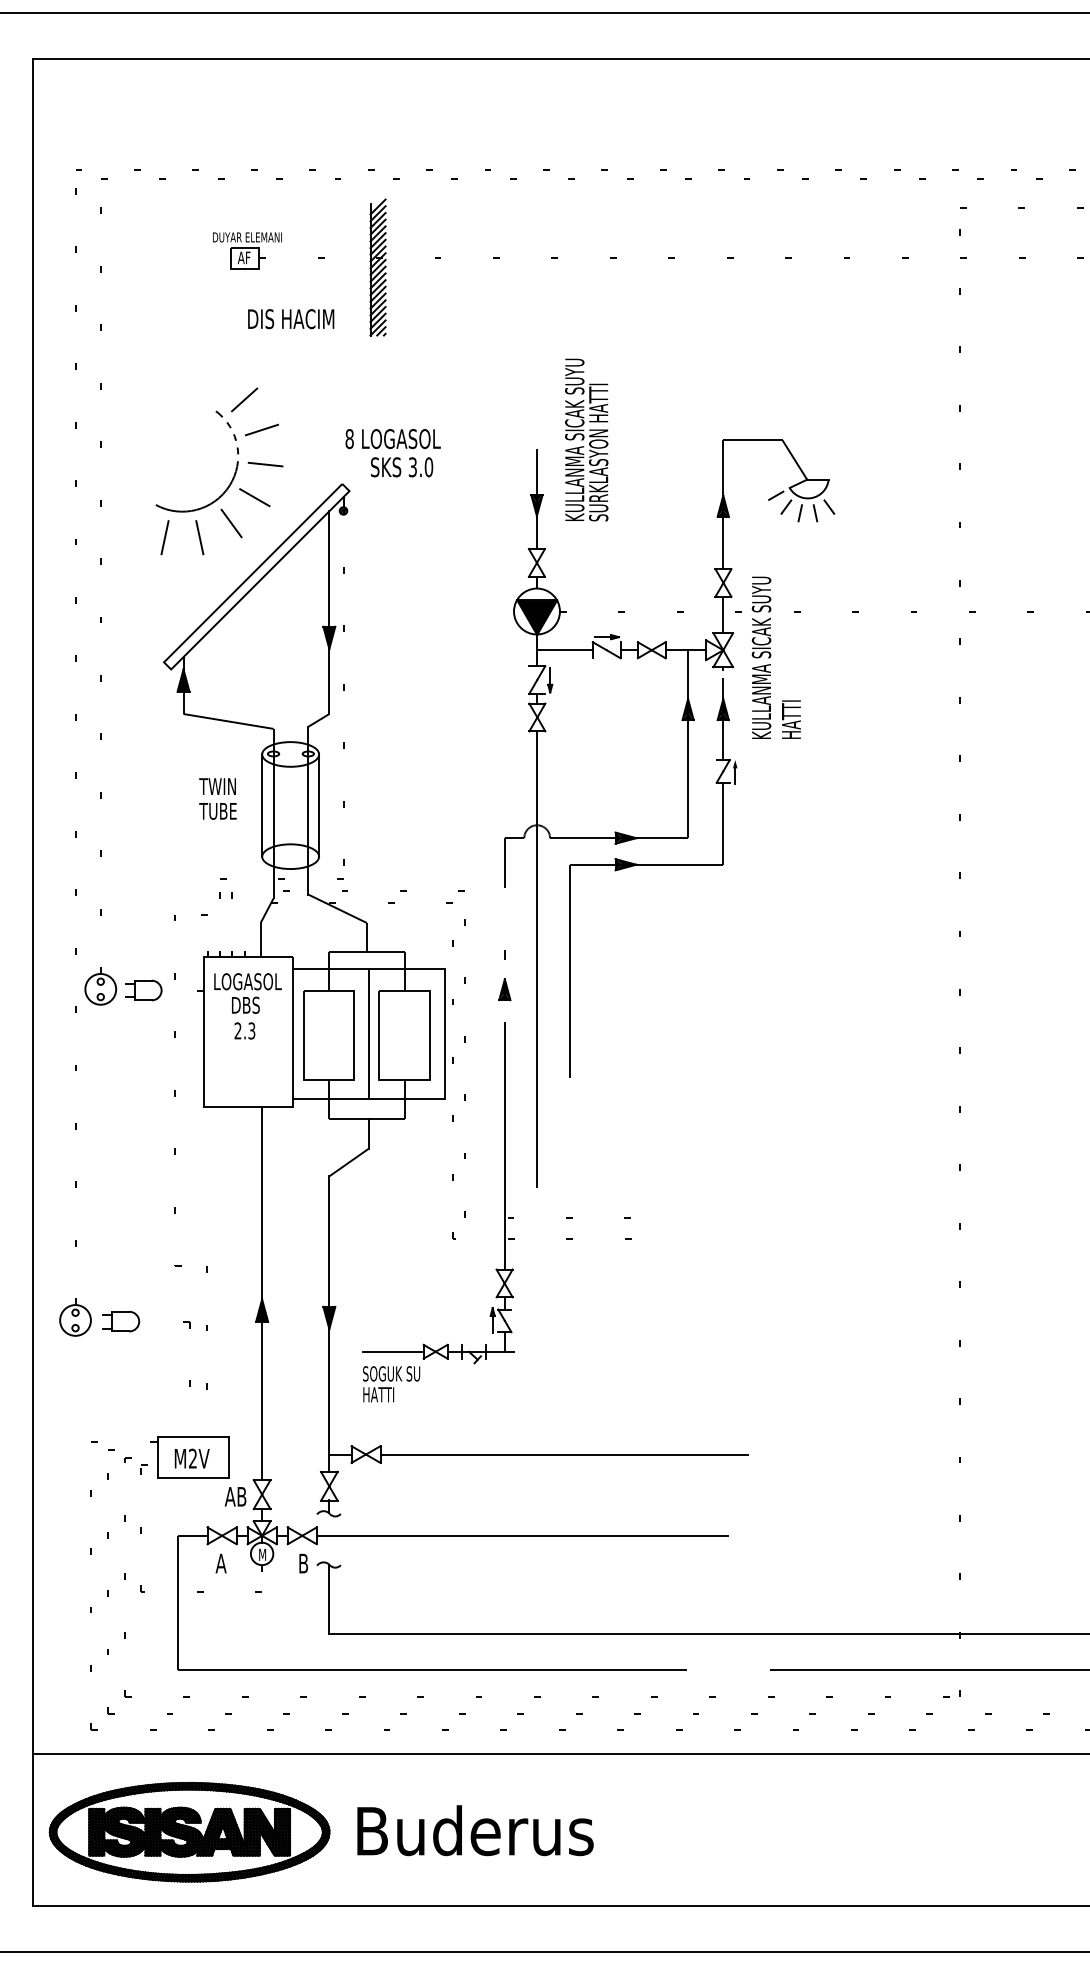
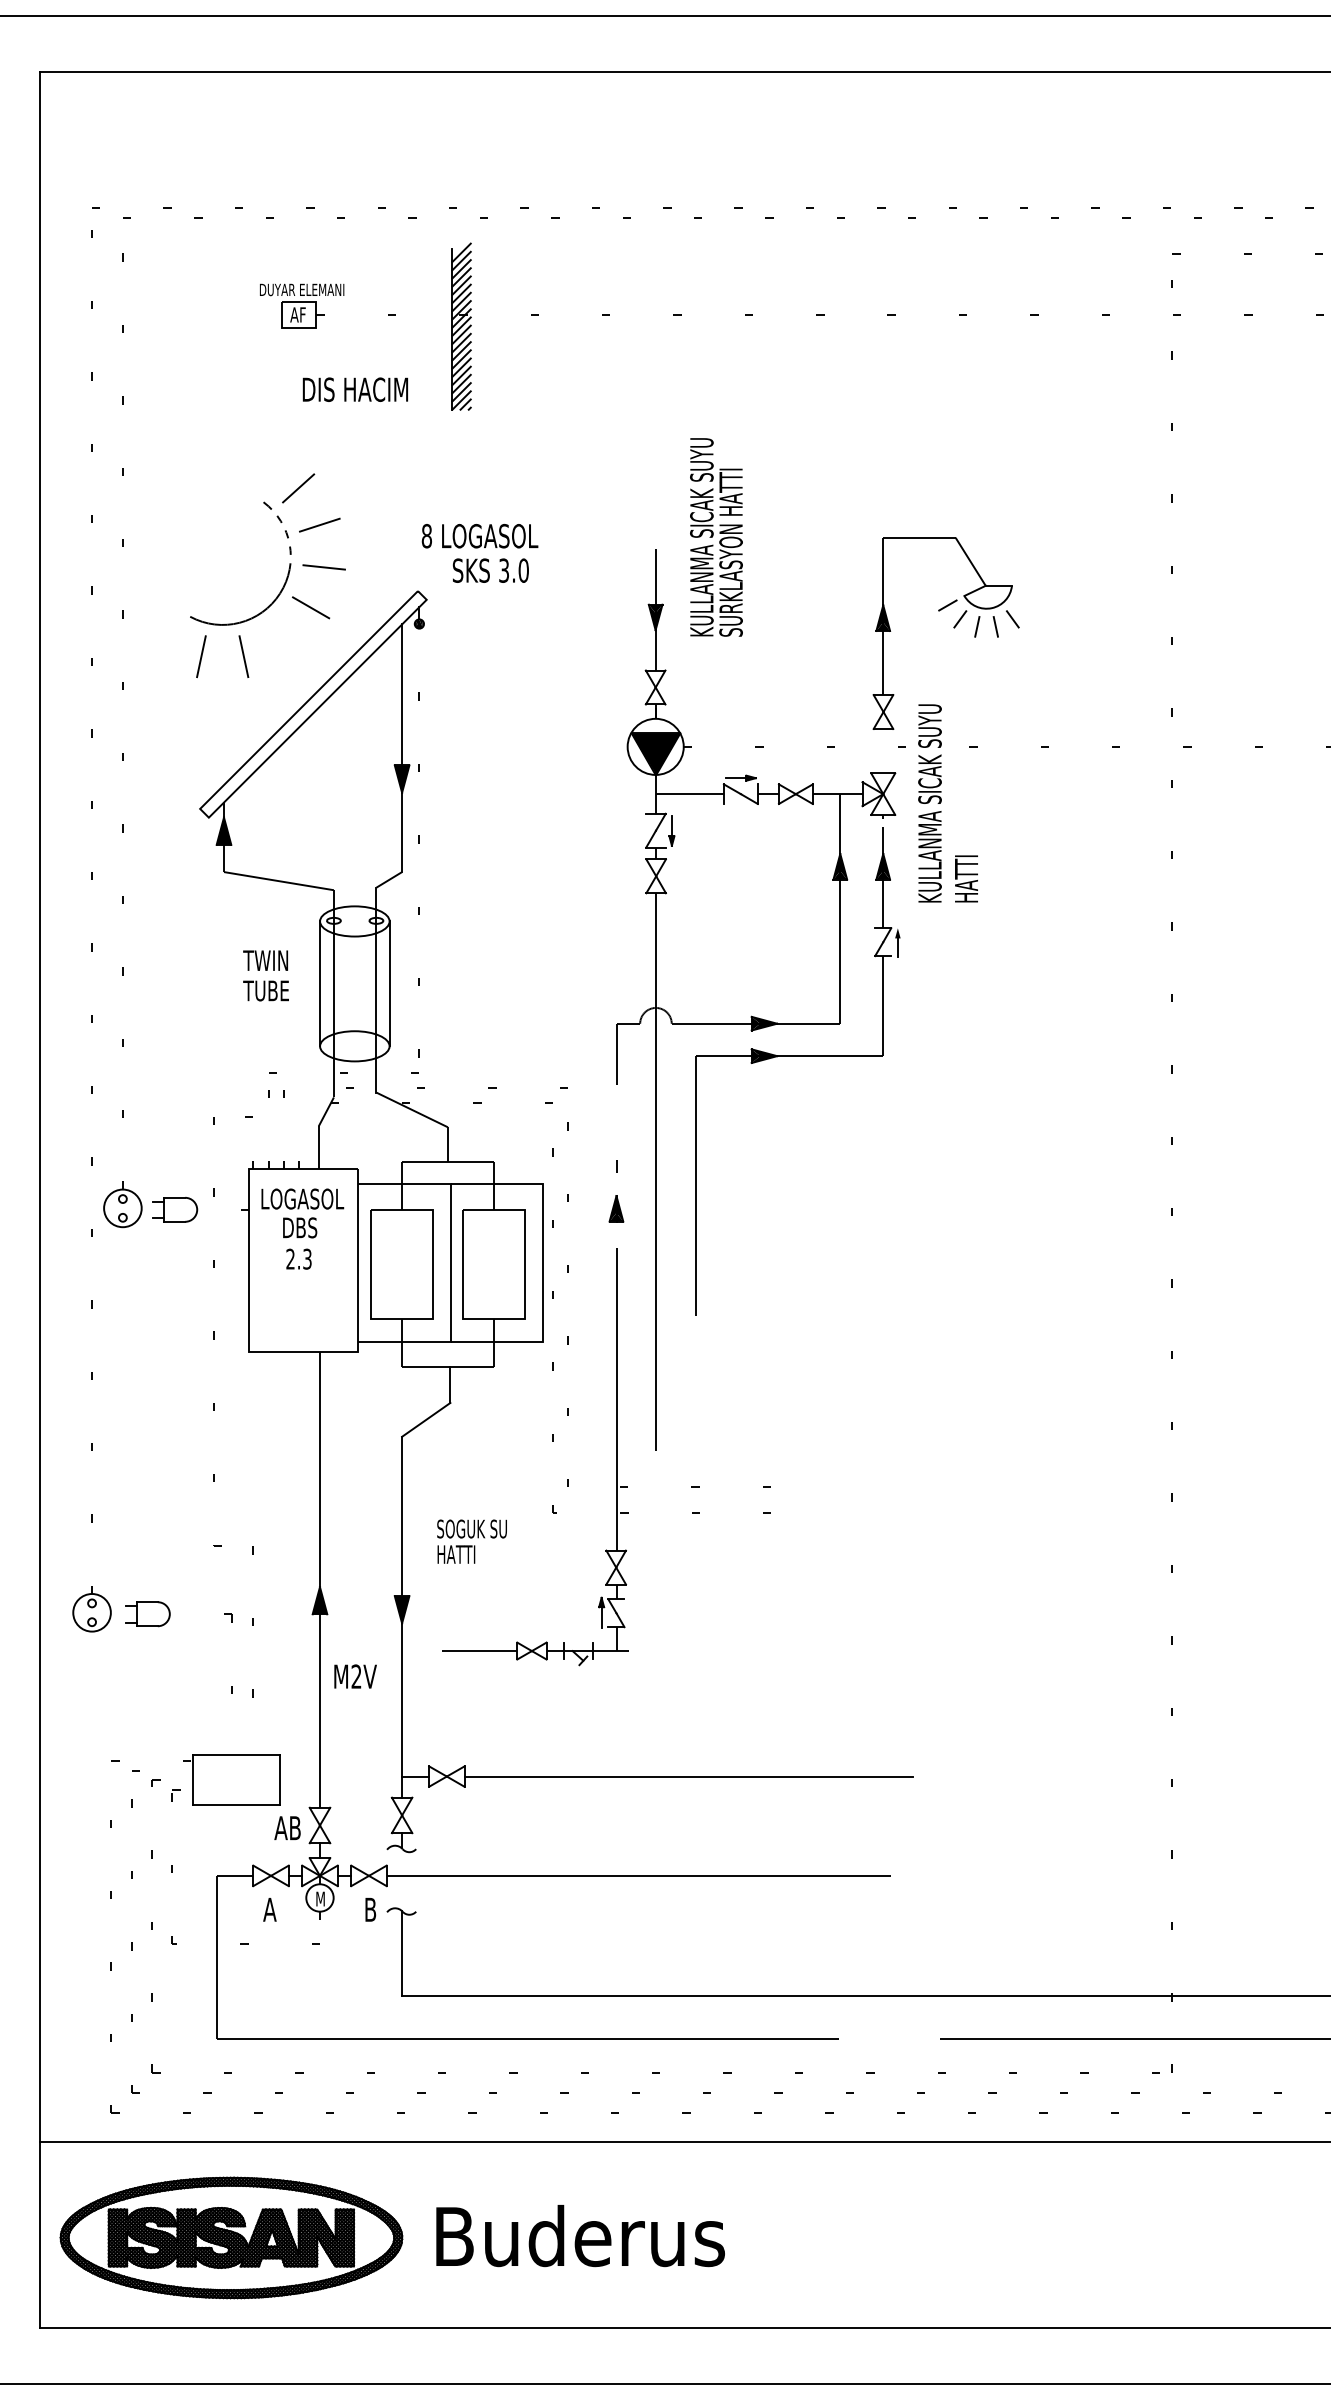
line: (231, 523) -> (282, 639), removed
line: (723, 614) -> (883, 750), removed
text: (391, 1384) -> (471, 1541), moved
text: (192, 1458) -> (355, 1676), moved

